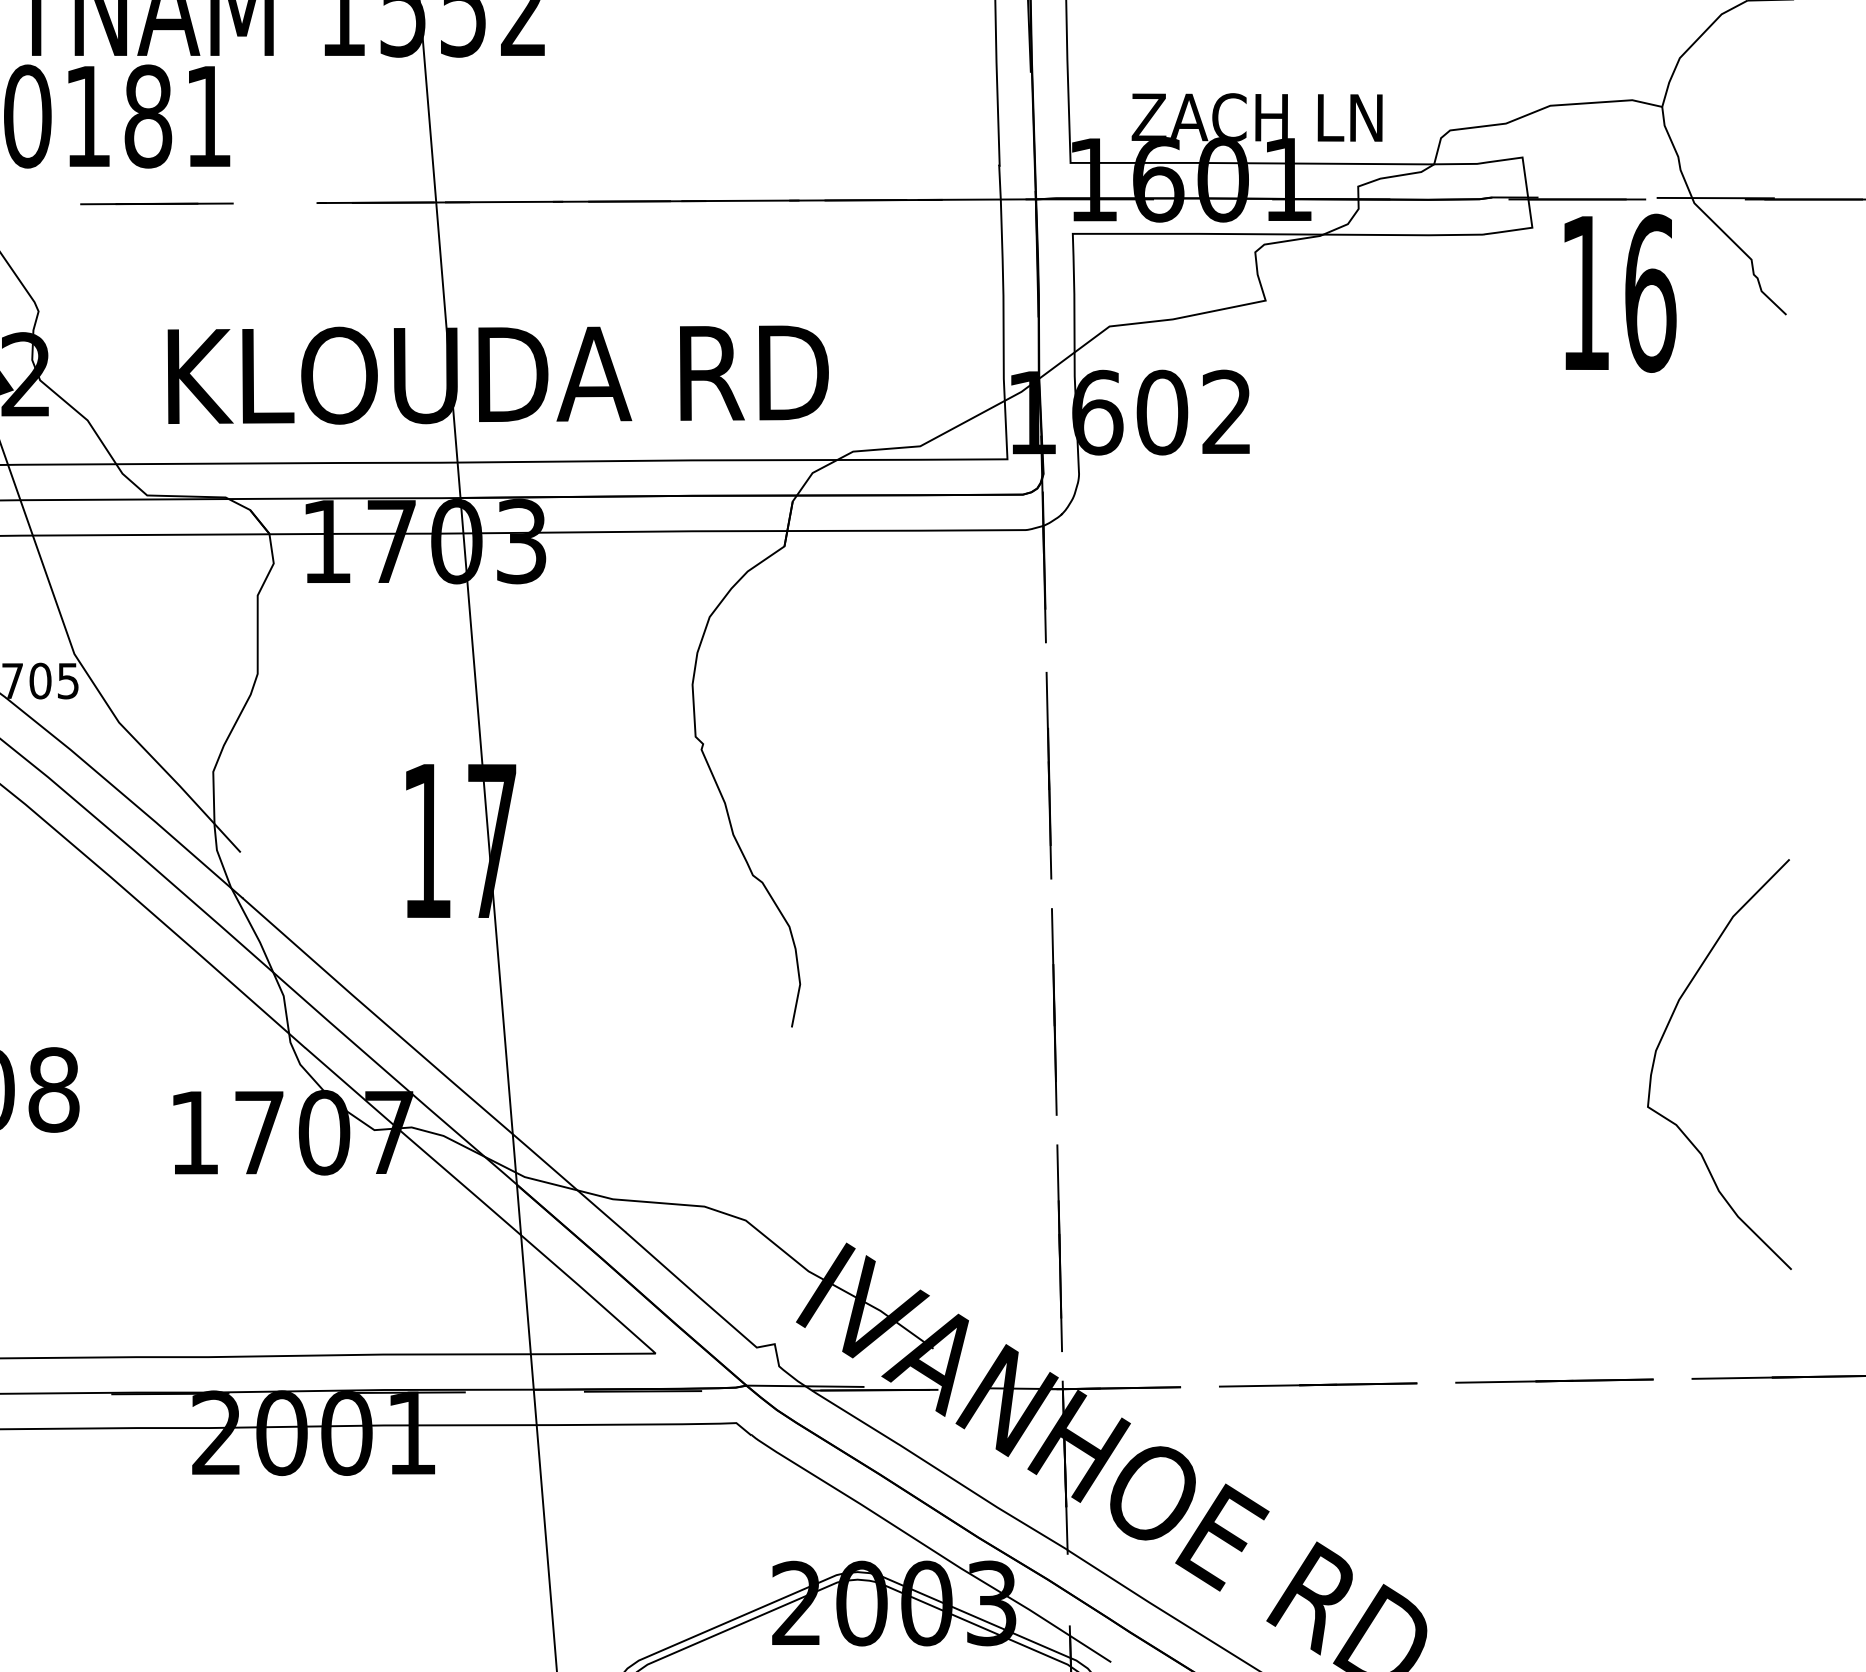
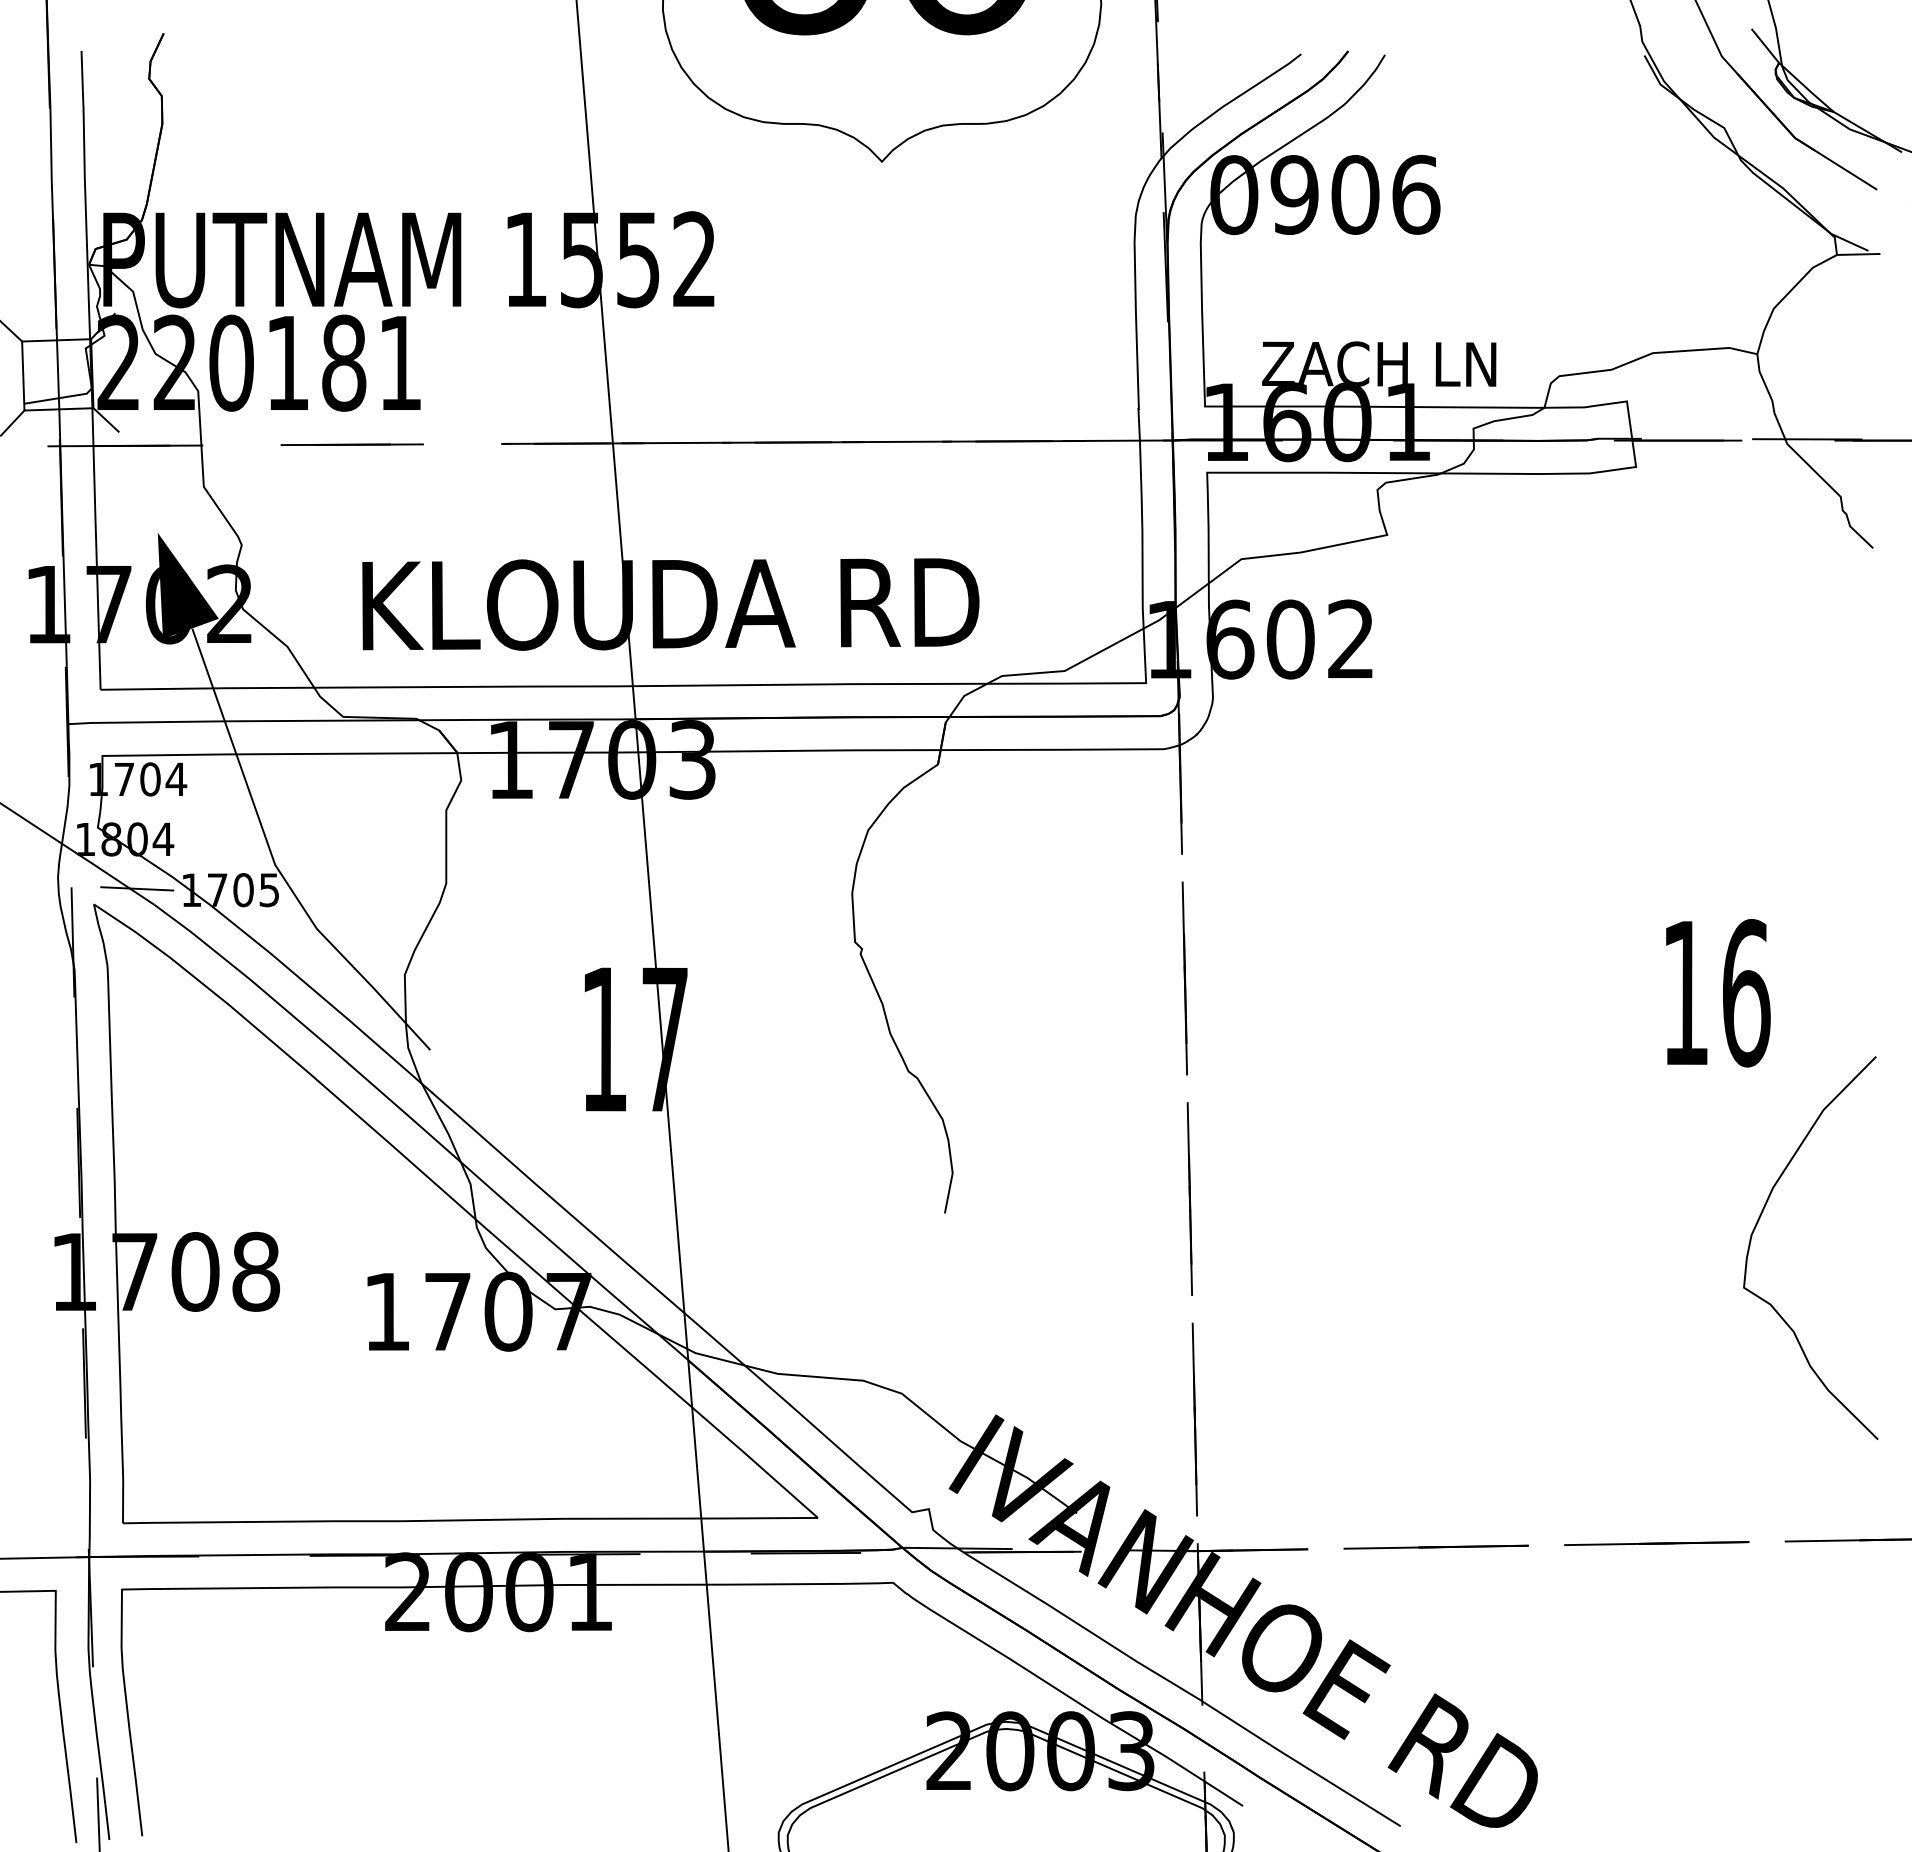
text: (1620, 293) -> (1718, 993), moved

